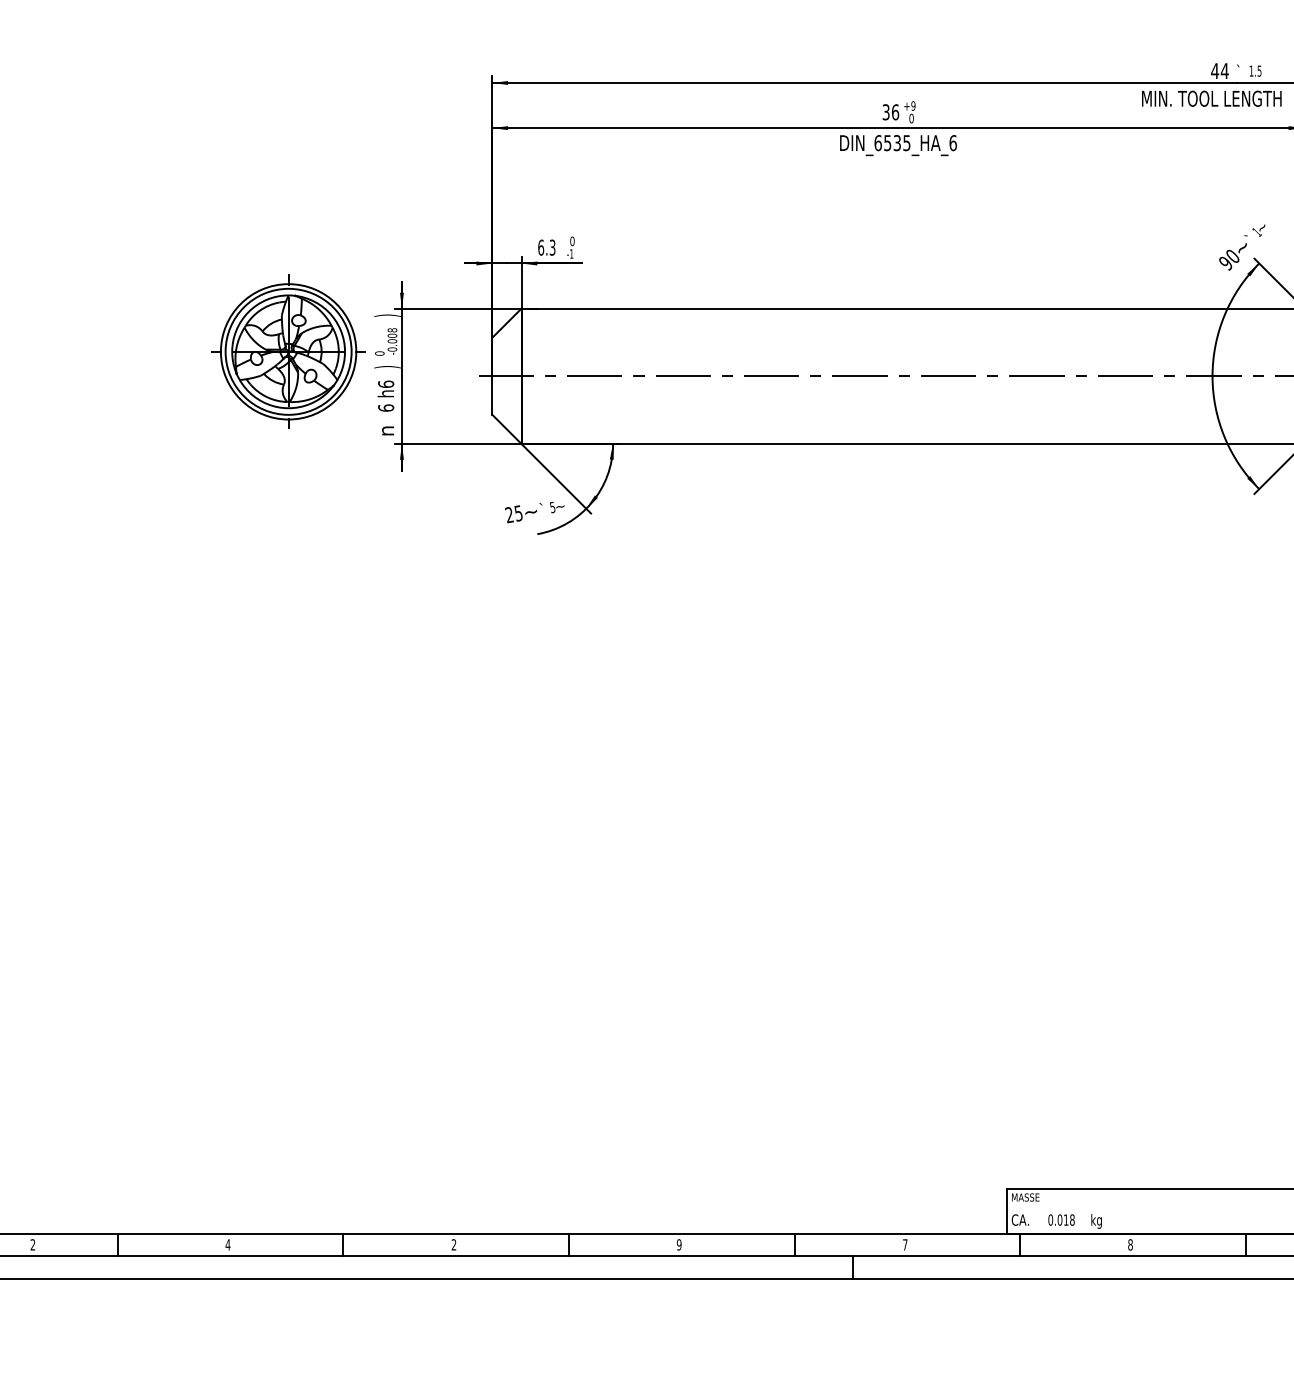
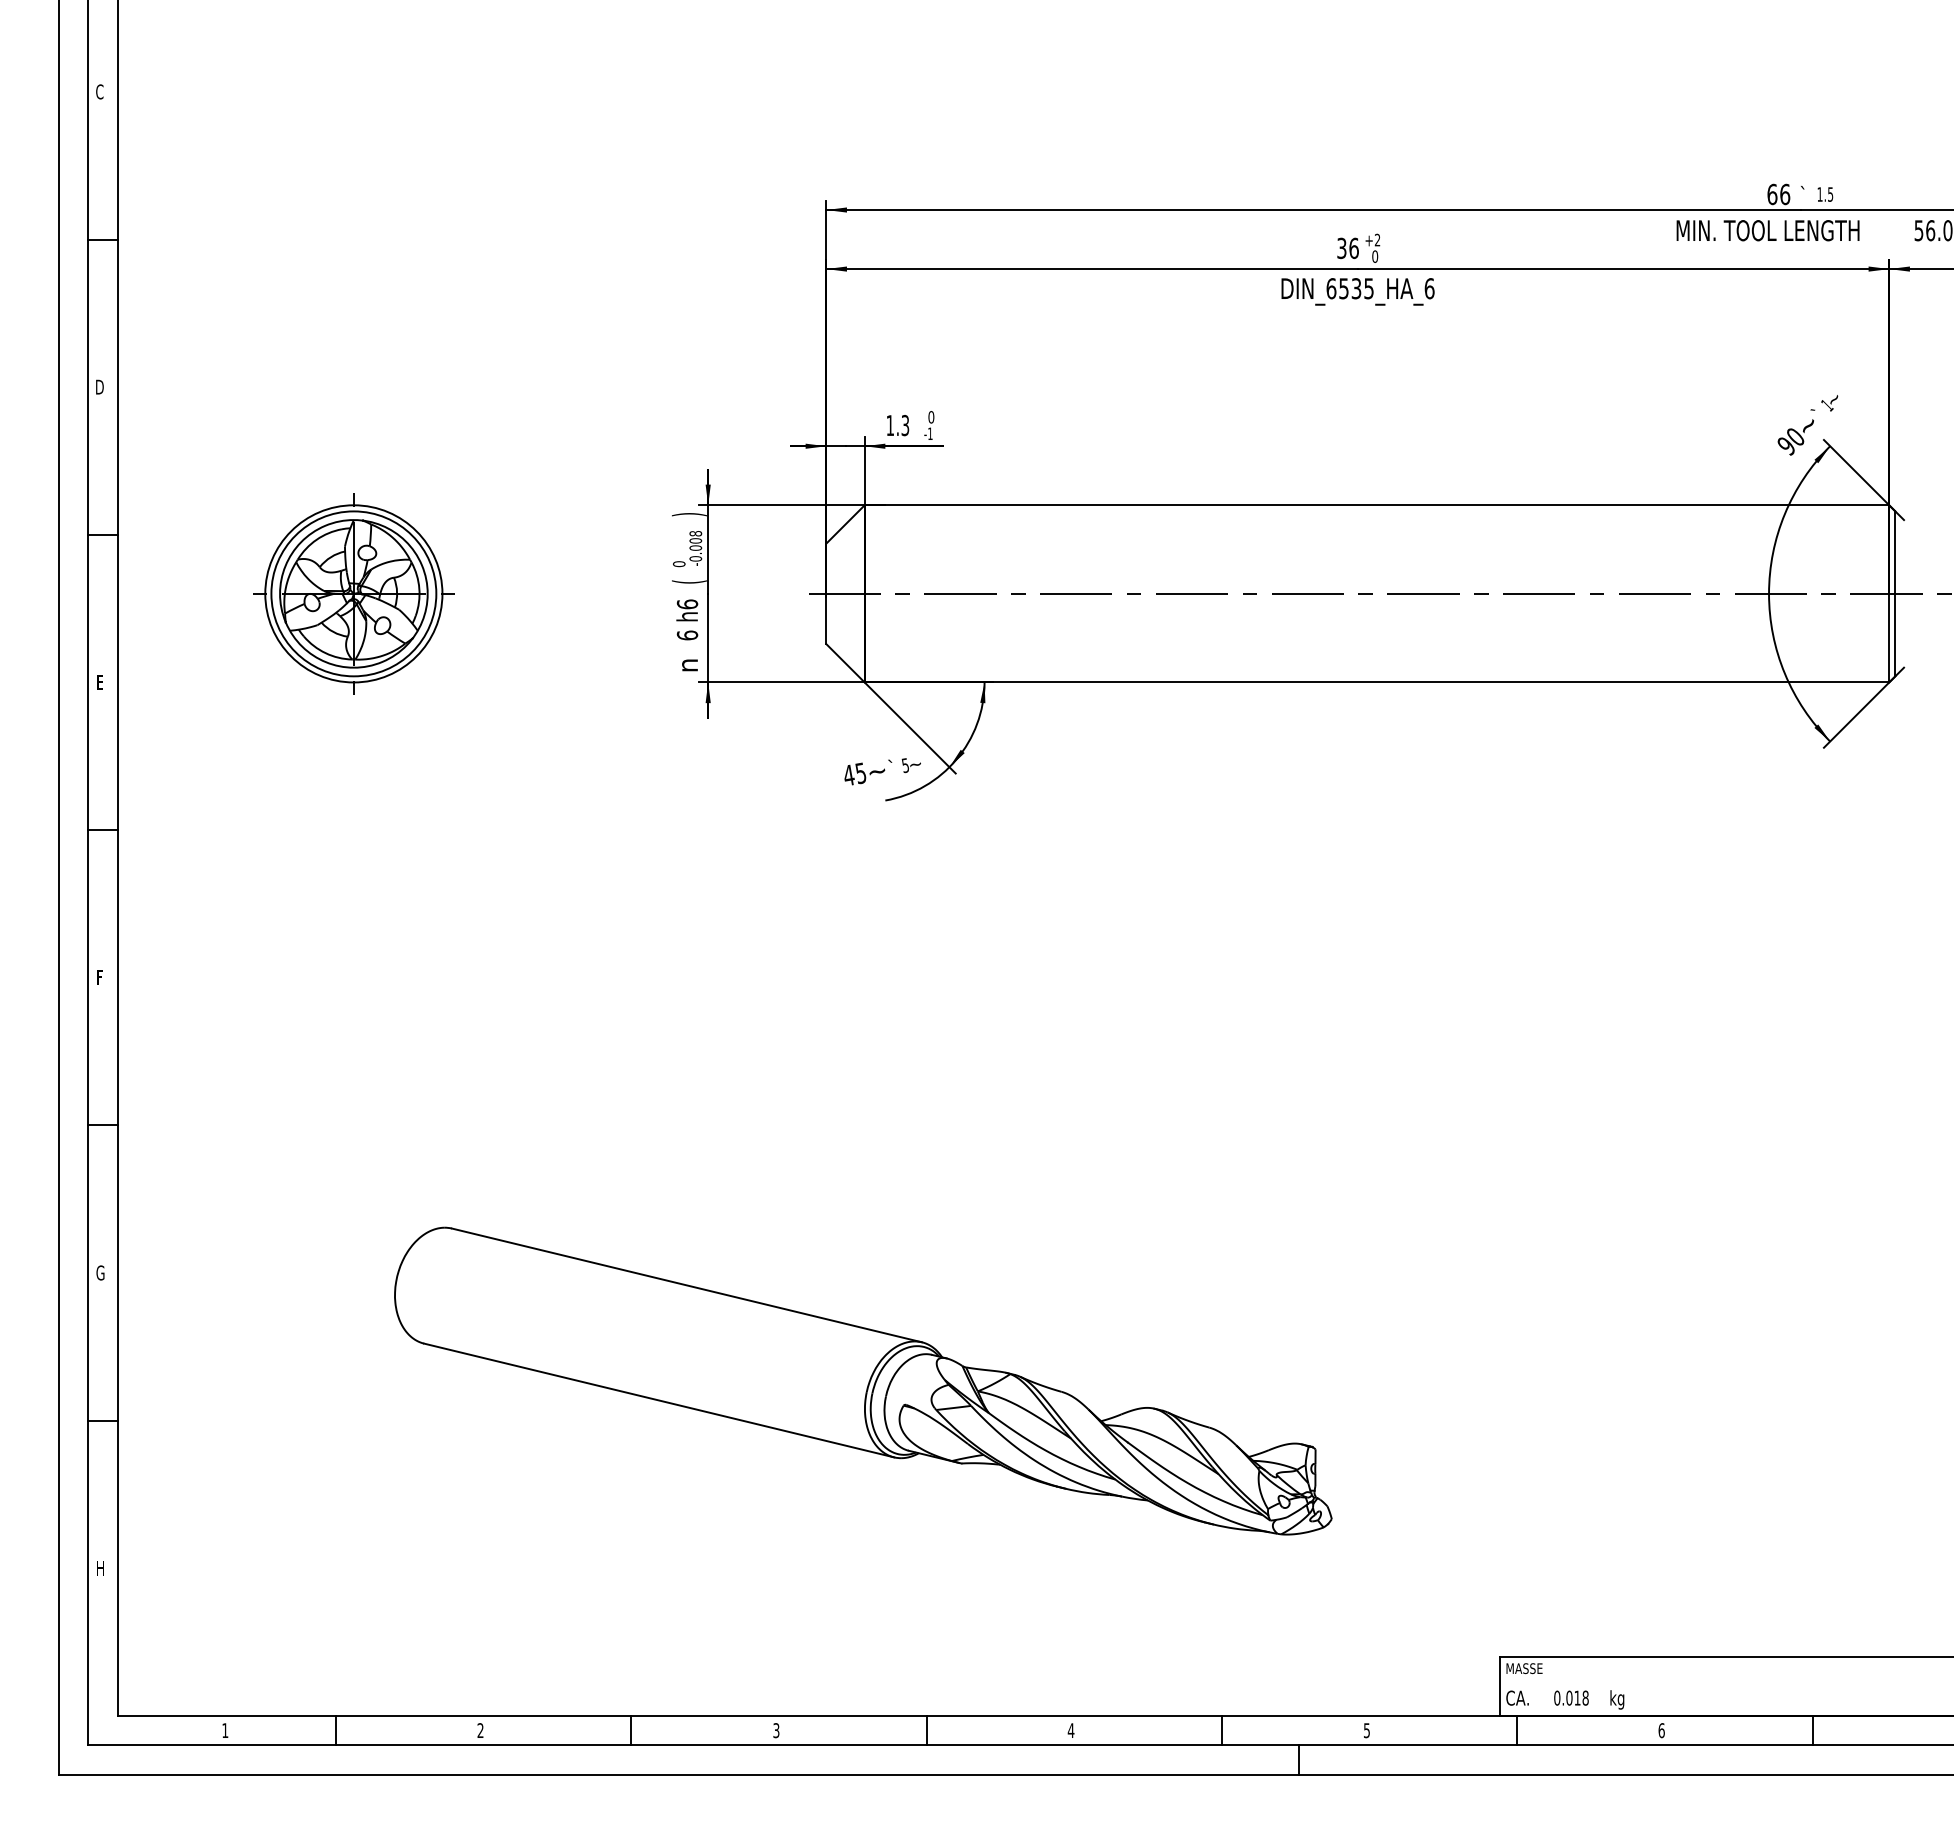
text: (1219, 71) -> (1778, 194), 44 -> 66
text: (913, 105) -> (1377, 239), +9 -> +2
text: (541, 247) -> (890, 425), 6.3 -> 1.3
part: (288, 351) -> (353, 593), moved
text: (387, 366) -> (689, 581), ) -> (
text: (509, 515) -> (848, 775), 25 -> 45
part: (520, 977) -> (863, 1380), added
text: (33, 1244) -> (225, 1730), 2 -> 1
text: (227, 1244) -> (480, 1730), 4 -> 2
text: (454, 1244) -> (776, 1730), 2 -> 3
text: (678, 1244) -> (1070, 1730), 9 -> 4
text: (904, 1244) -> (1366, 1730), 7 -> 5
text: (1130, 1244) -> (1661, 1730), 8 -> 6

